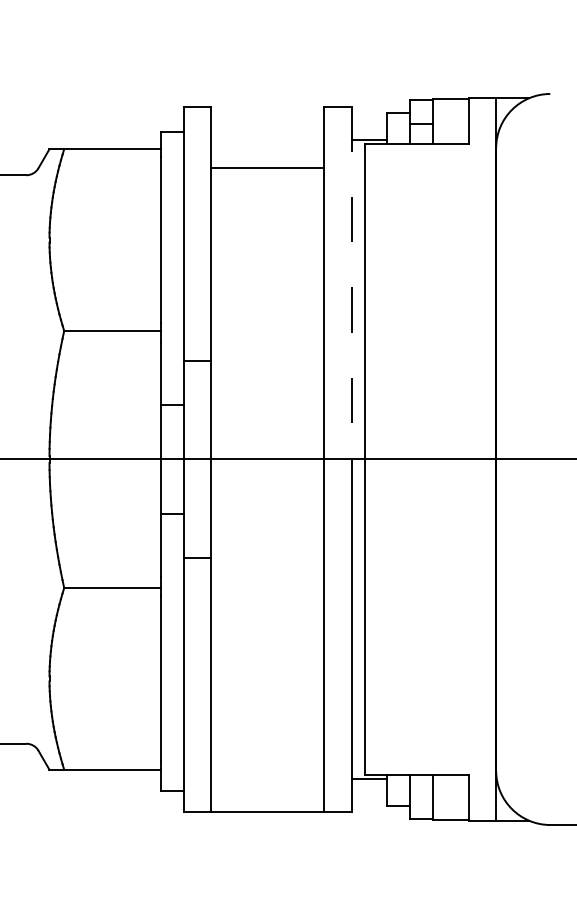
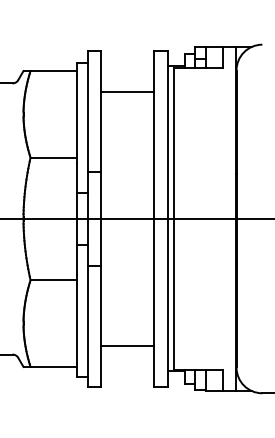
line: (267, 169) -> (127, 92), moved
line: (351, 284) -> (167, 135), dashed -> solid
line: (267, 810) -> (127, 345), moved

